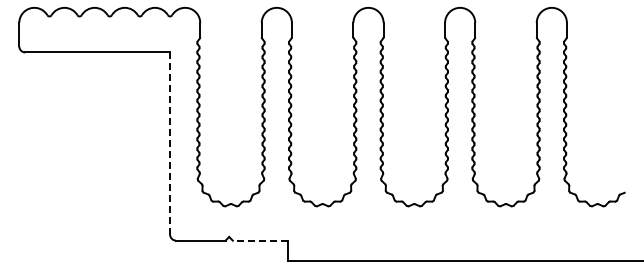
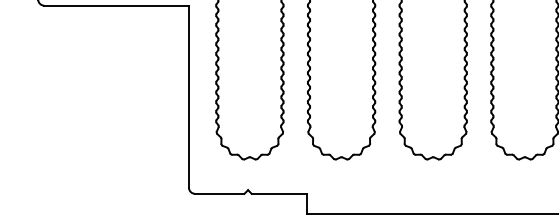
line: (170, 143) -> (189, 96), dashed -> solid
line: (260, 240) -> (279, 193), dashed -> solid

